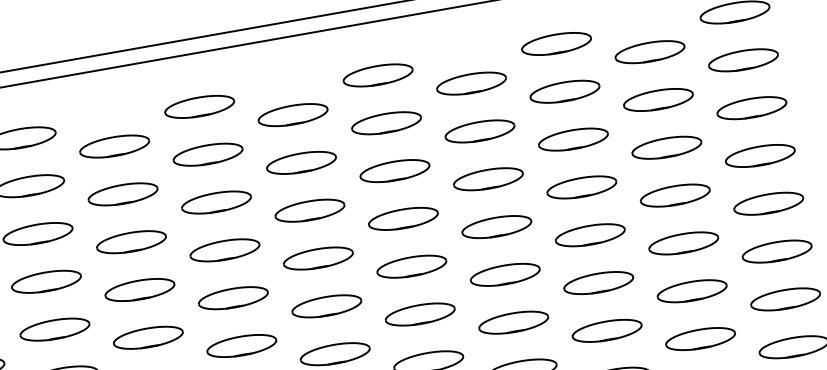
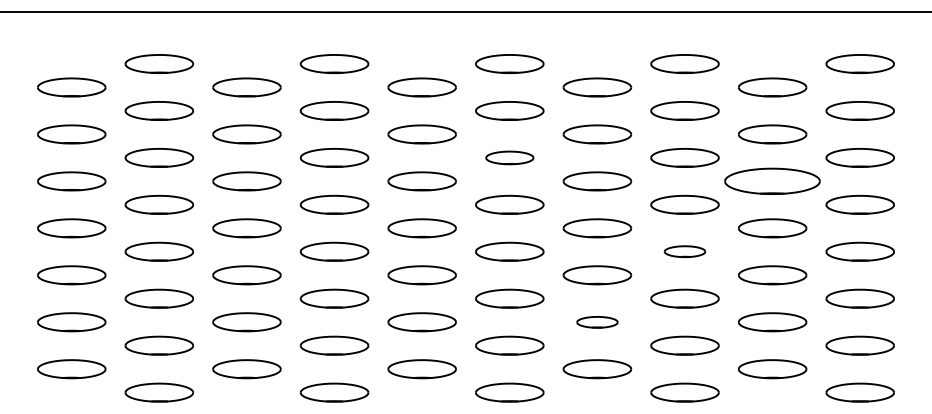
part: (666, 147) -> (772, 181), size x1.4
part: (394, 170) -> (509, 157), size x0.7
part: (589, 234) -> (684, 251), size x0.6
part: (513, 322) -> (597, 322), size x0.6

